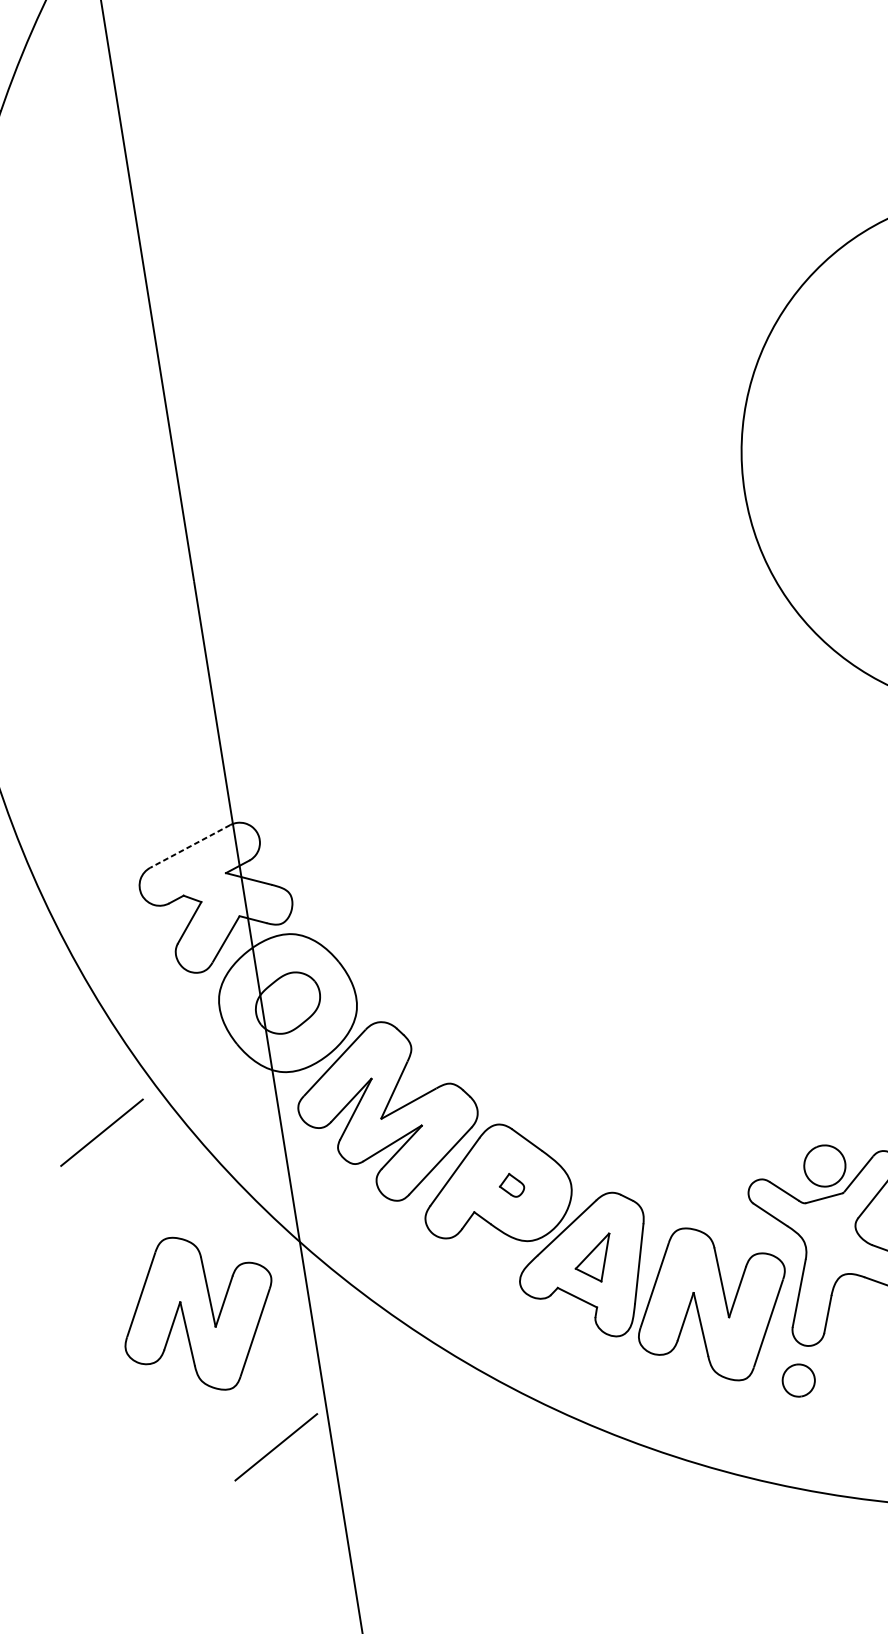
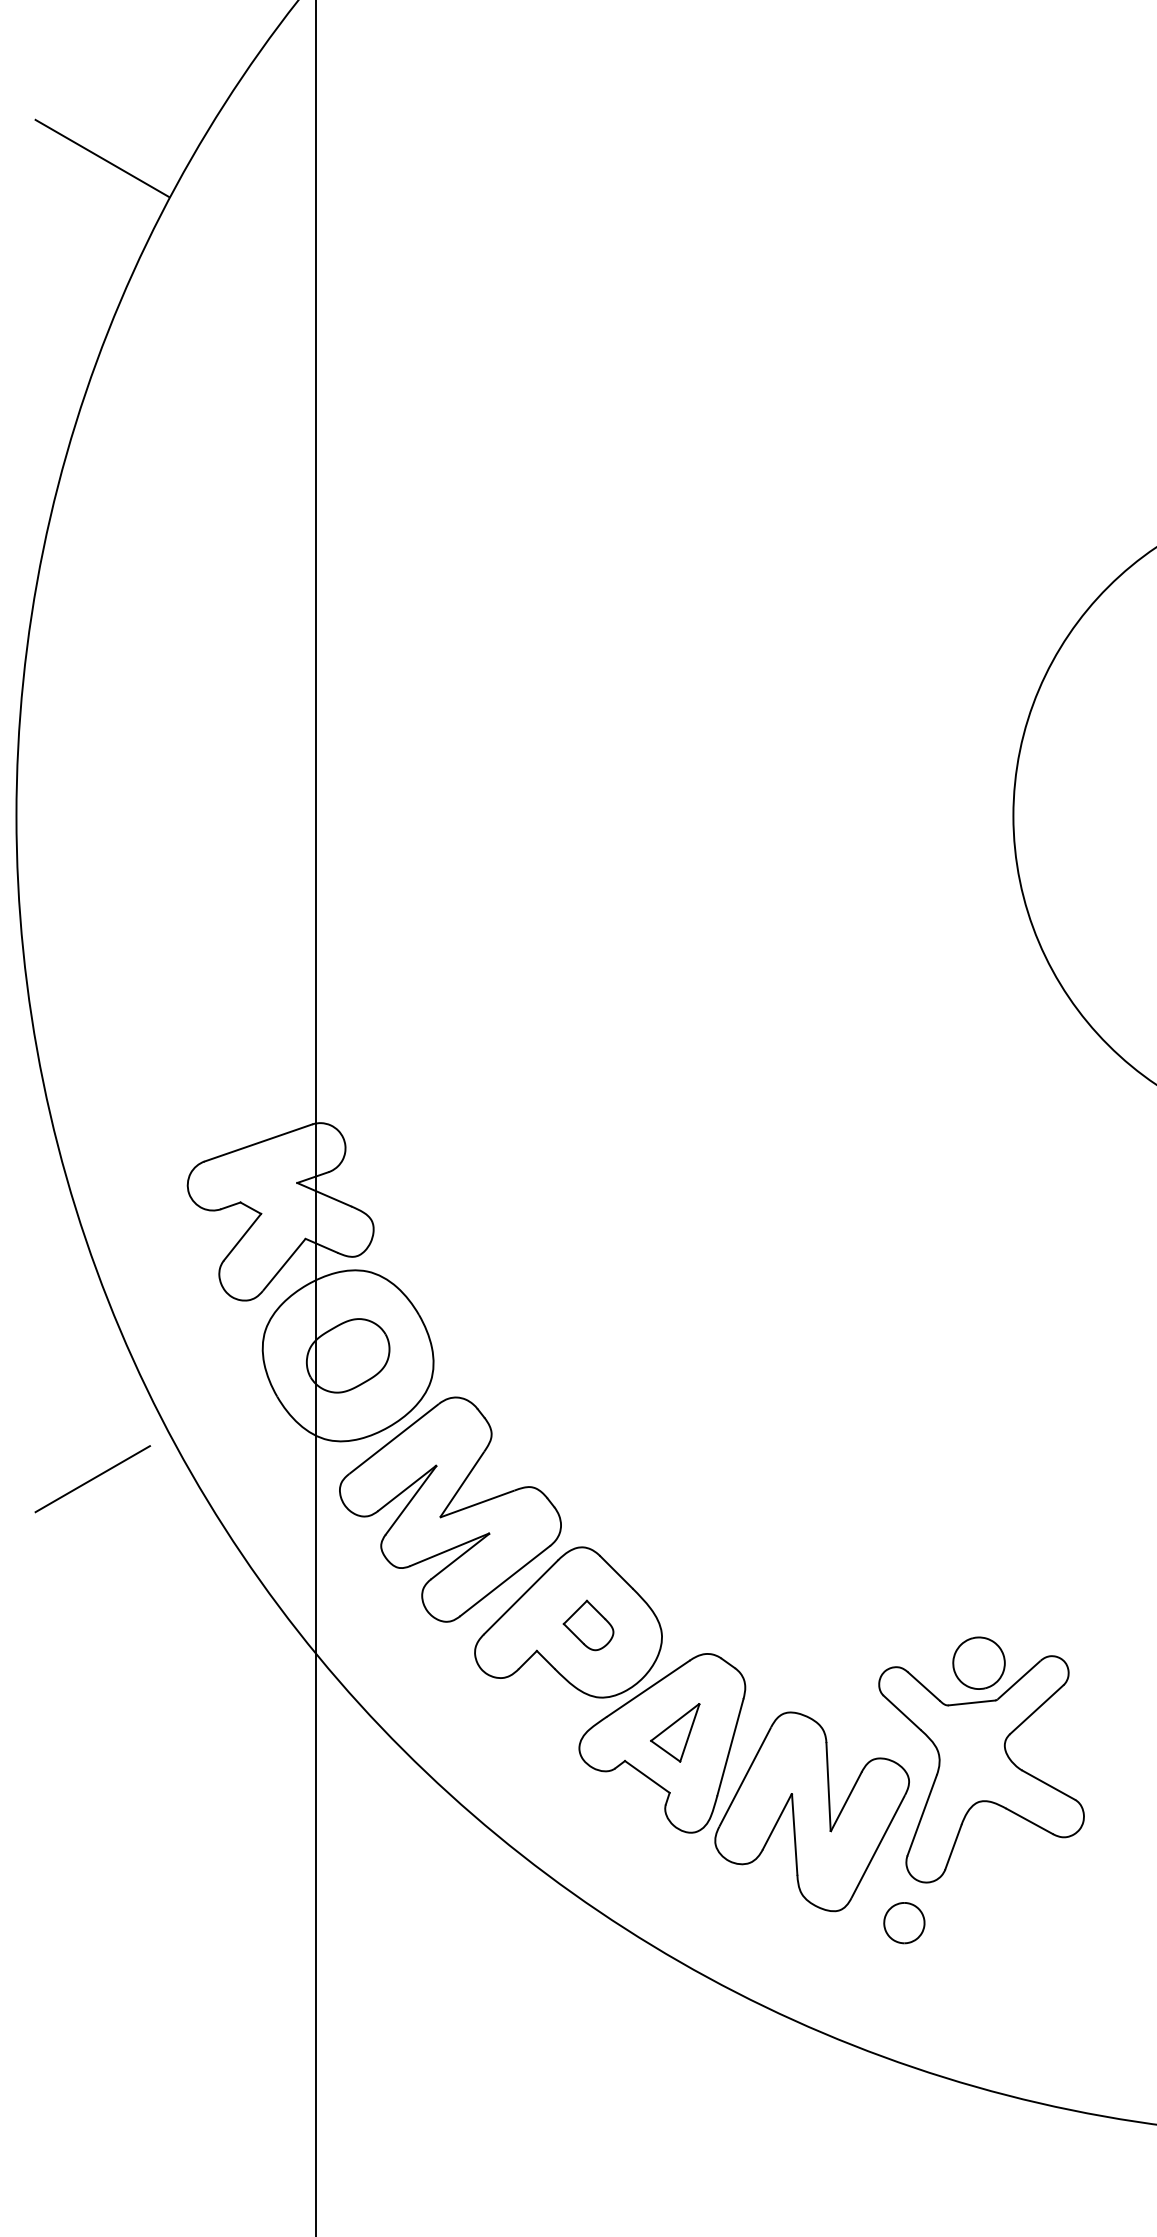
line: (190, 846) -> (258, 1142), dashed -> solid
part: (511, 1185) -> (588, 1625), size x1.67
part: (197, 1313) -> (175, 1721), removed
line: (276, 1447) -> (245, 1902), removed

